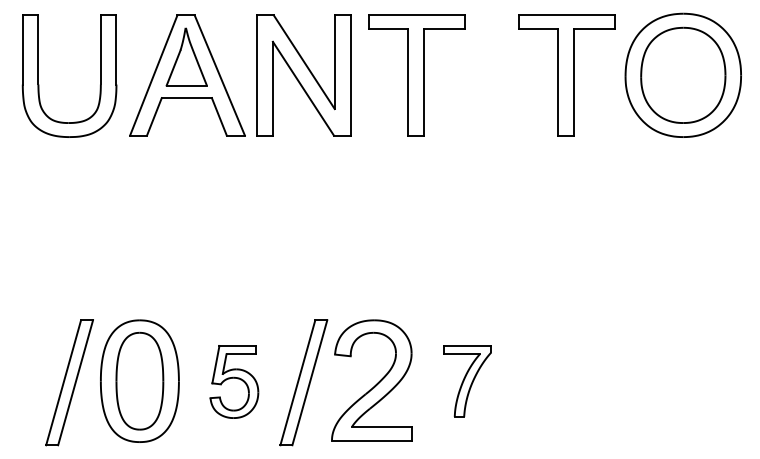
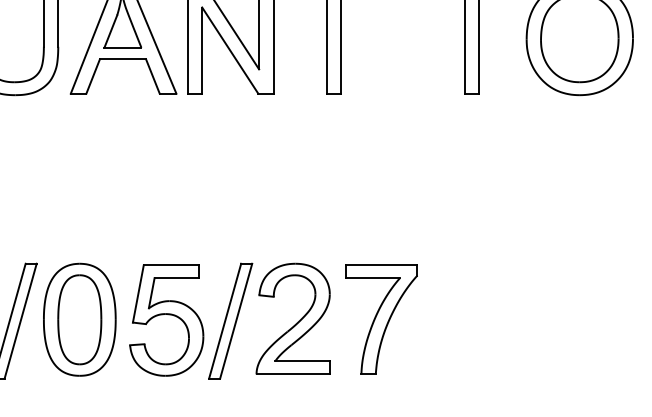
part: (234, 381) -> (166, 320), size x1.67
part: (467, 381) -> (381, 320), size x1.67

